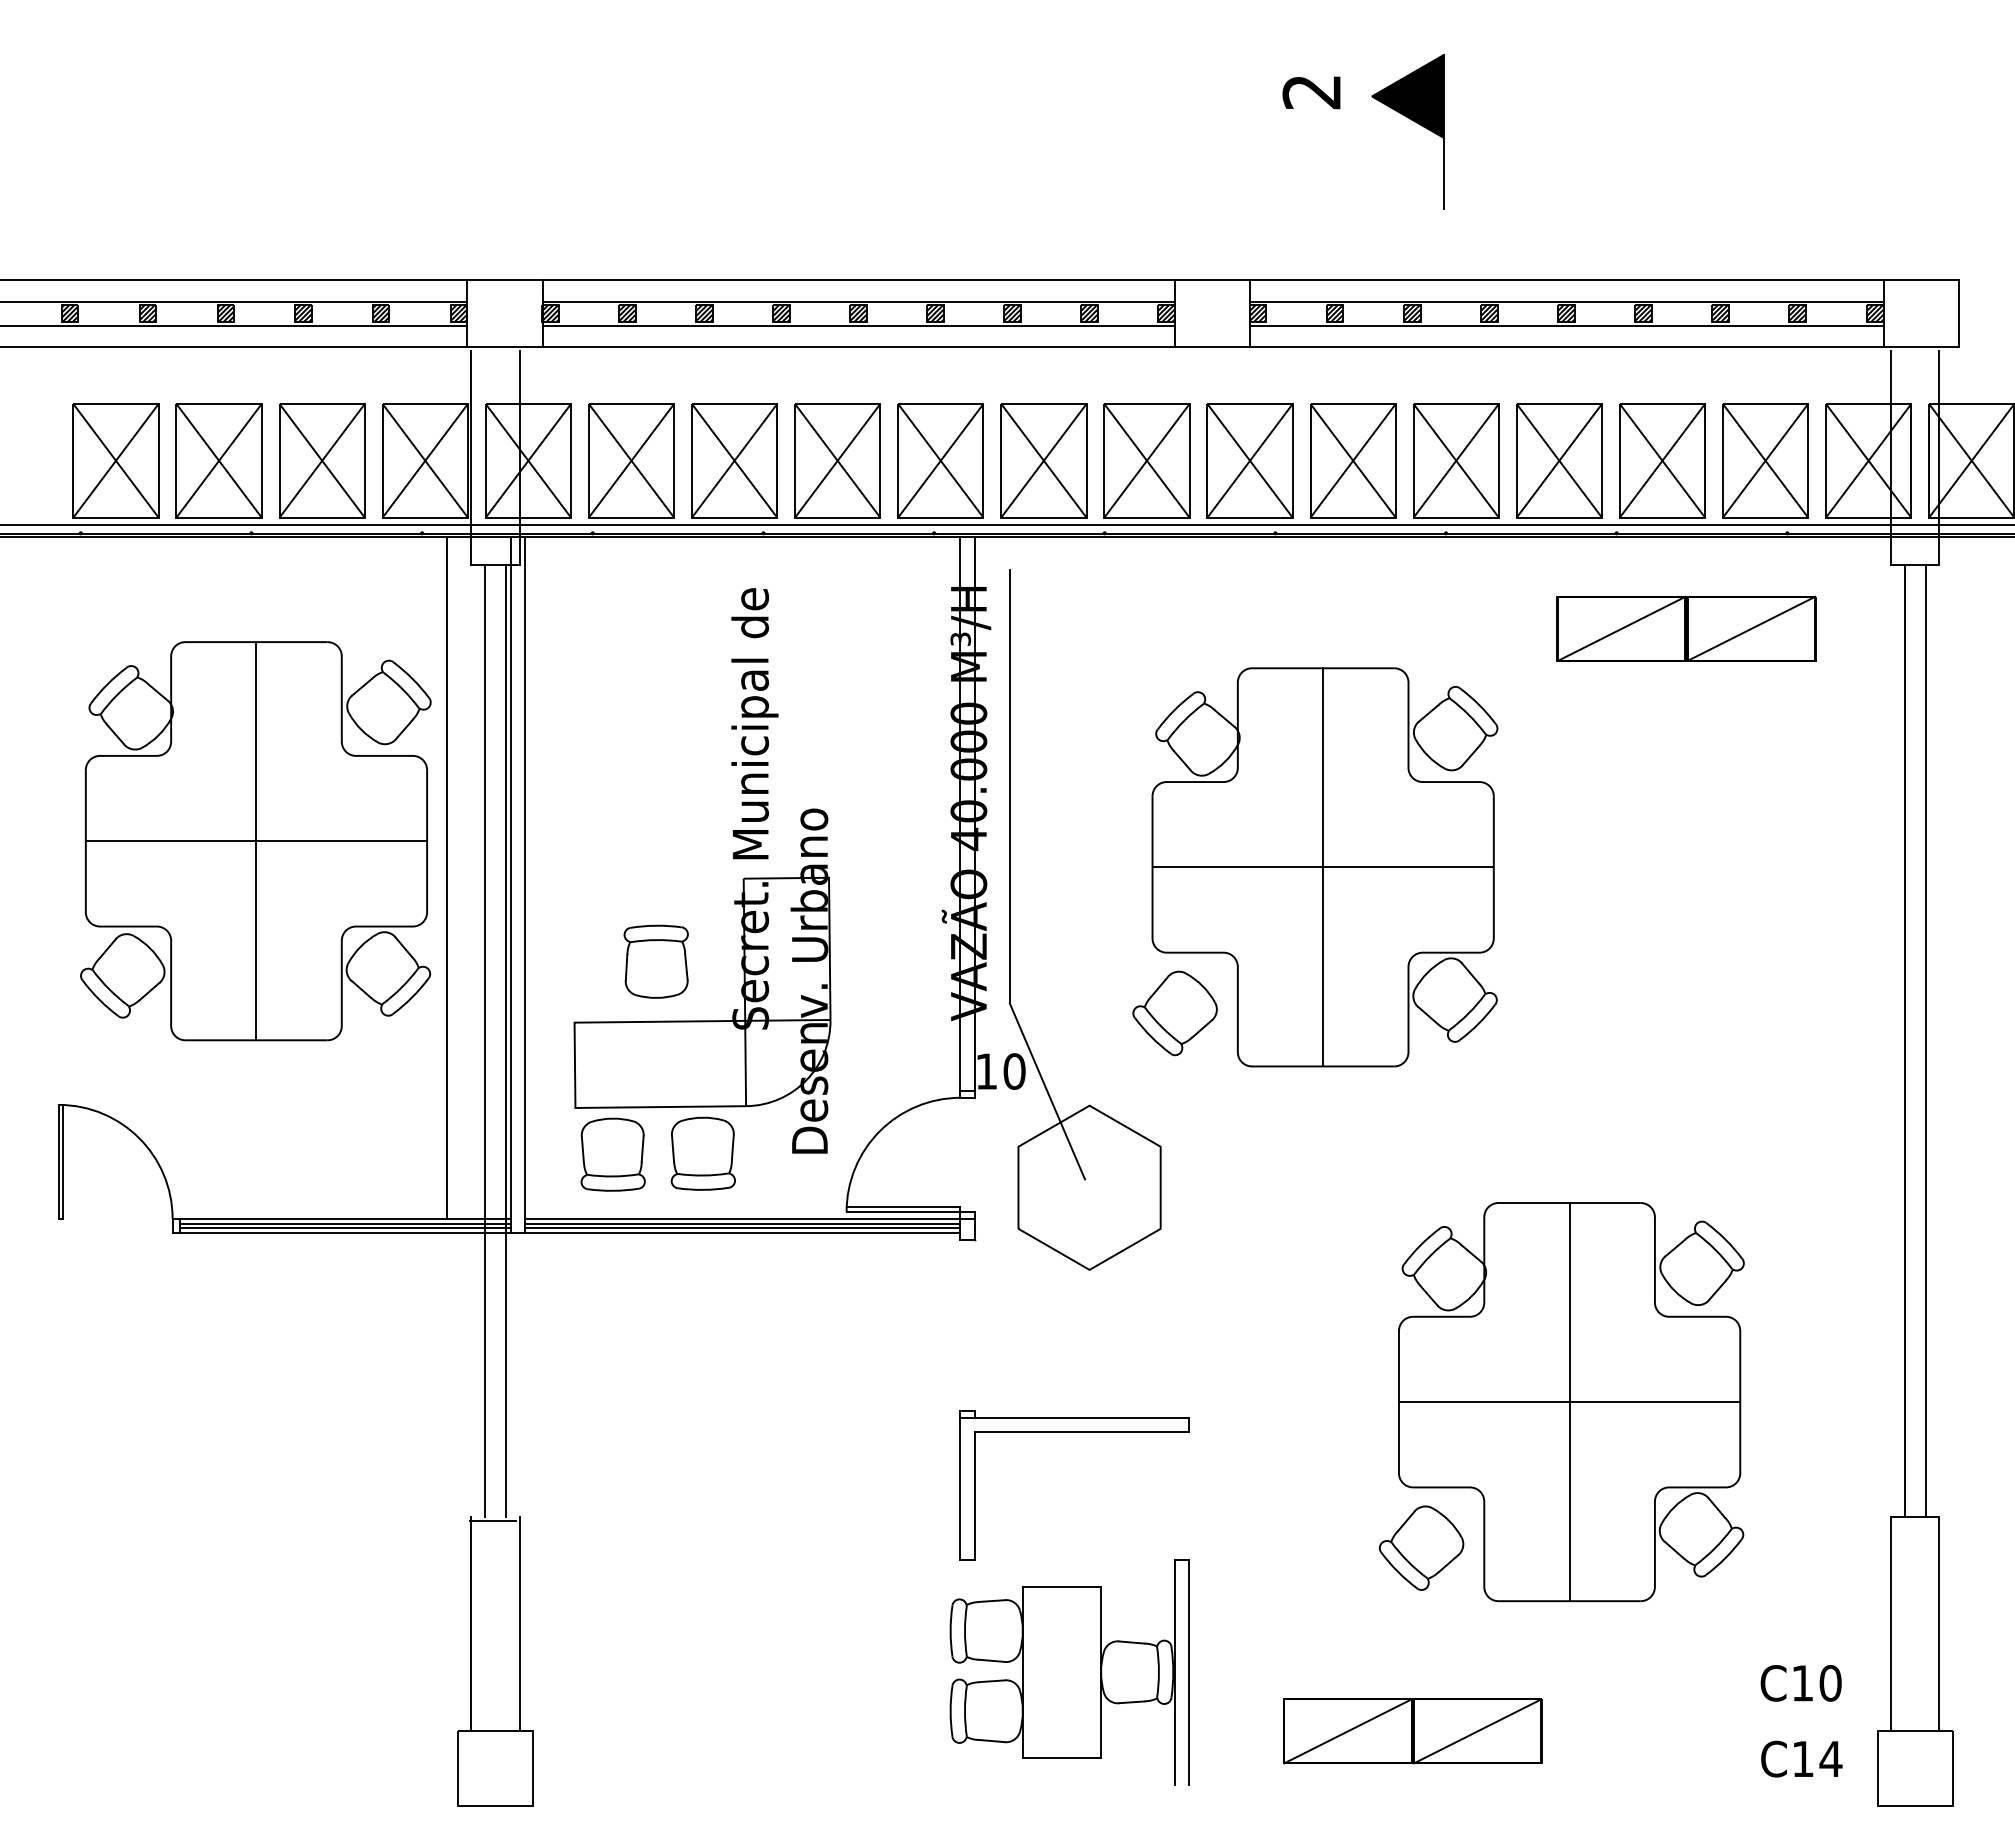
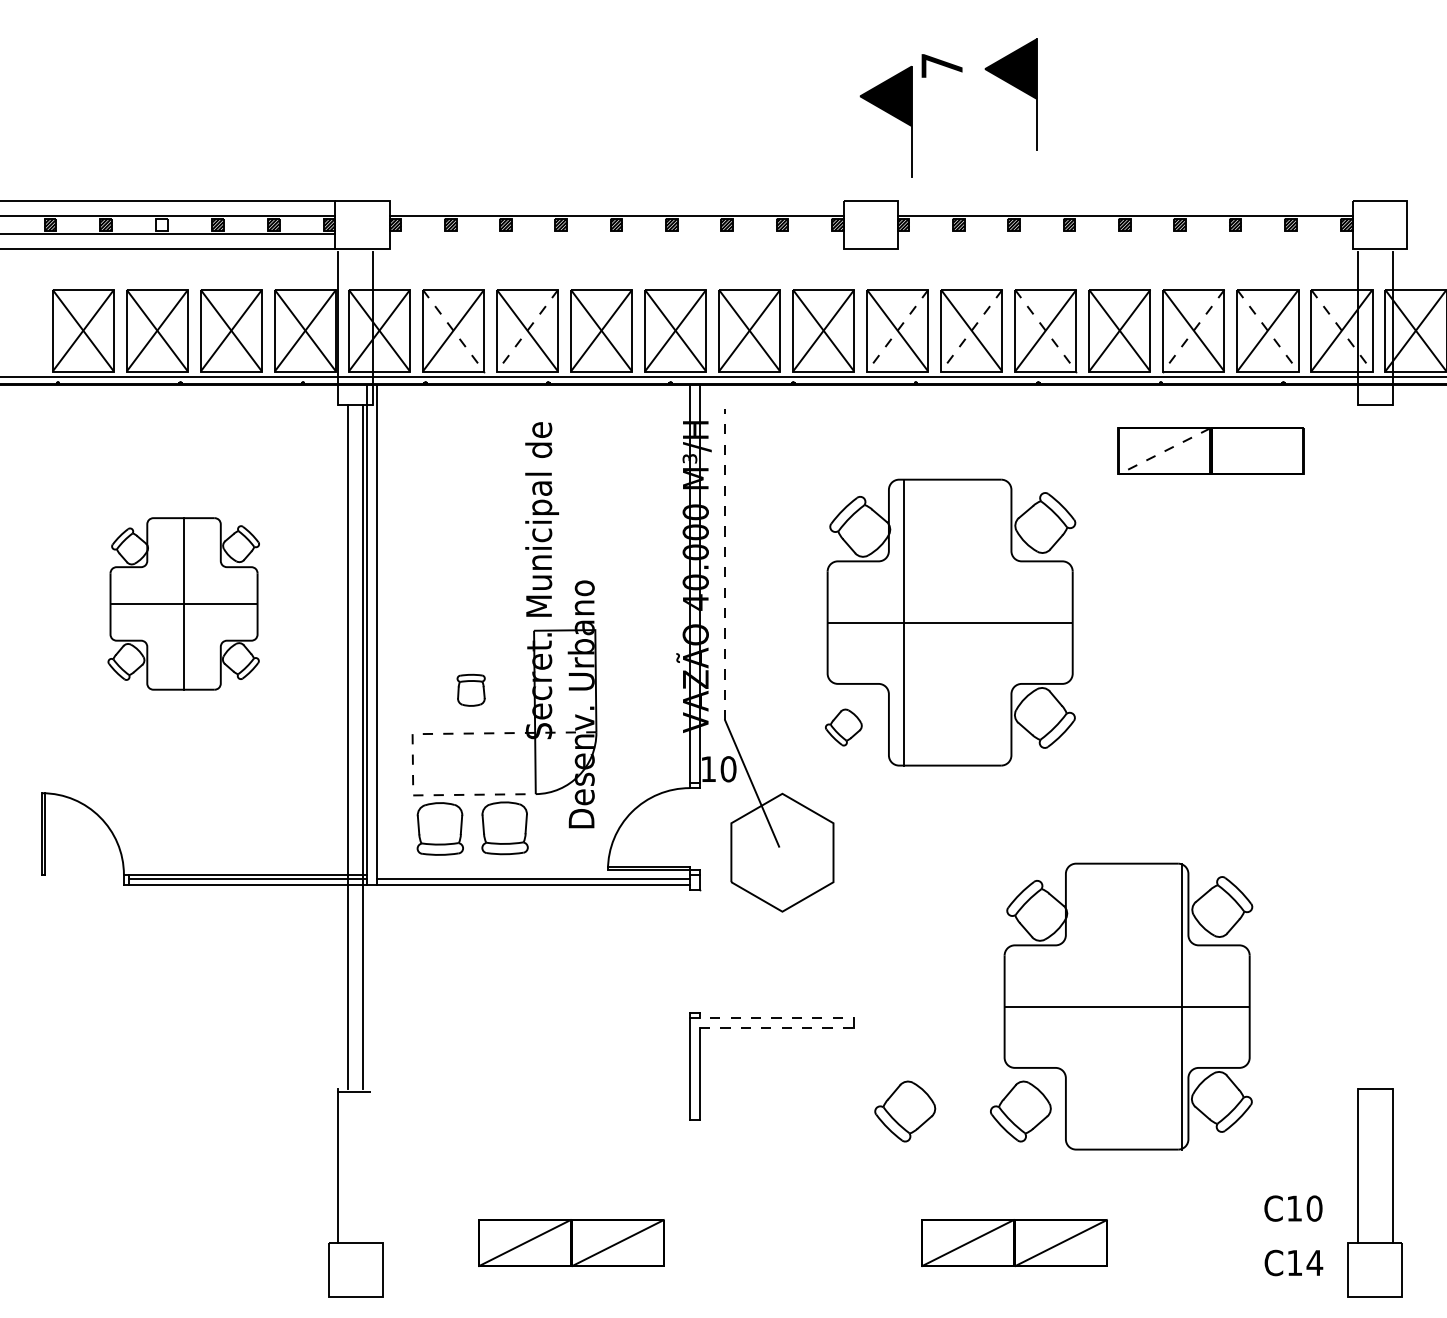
text: (1311, 92) -> (941, 66), 2 -> 7
part: (1240, 160) -> (890, 115), added
line: (858, 280) -> (616, 201), removed
line: (1566, 280) -> (1124, 201), removed
hatch: (225, 313) -> (161, 224), removed
line: (858, 325) -> (616, 233), removed
line: (1566, 325) -> (1124, 233), removed
line: (858, 347) -> (616, 249), removed
line: (1566, 347) -> (1124, 249), removed
line: (631, 461) -> (453, 331), solid -> dashed
line: (734, 461) -> (527, 331), solid -> dashed
line: (1249, 461) -> (897, 331), solid -> dashed
line: (1352, 461) -> (971, 331), solid -> dashed
line: (1456, 461) -> (1045, 331), solid -> dashed
line: (1662, 461) -> (1193, 331), solid -> dashed
line: (1765, 461) -> (1267, 331), solid -> dashed
line: (1868, 461) -> (1341, 331), solid -> dashed
line: (1751, 628) -> (1257, 451), removed
line: (1621, 629) -> (1164, 451), solid -> dashed
line: (1009, 786) -> (724, 564), solid -> dashed
part: (255, 841) -> (183, 604), size x0.6
line: (1323, 867) -> (903, 622), moved
line: (447, 877) -> (321, 629), removed
part: (655, 961) -> (470, 690), size x0.6
part: (1174, 1013) -> (843, 727), size x0.6
line: (574, 1023) -> (412, 734), solid -> dashed
line: (1904, 1040) -> (1367, 746), removed
line: (1925, 1040) -> (1382, 746), removed
line: (742, 1218) -> (533, 874), removed
line: (345, 1227) -> (248, 881), removed
line: (742, 1227) -> (533, 881), removed
line: (1569, 1402) -> (1181, 1006), moved
line: (1075, 1417) -> (772, 1017), solid -> dashed
line: (1082, 1431) -> (777, 1027), solid -> dashed
part: (1260, 1547) -> (905, 1111), added
line: (519, 1623) -> (373, 1165), removed
part: (1069, 1672) -> (768, 1200), removed
part: (795, 1731) -> (571, 1243), added

